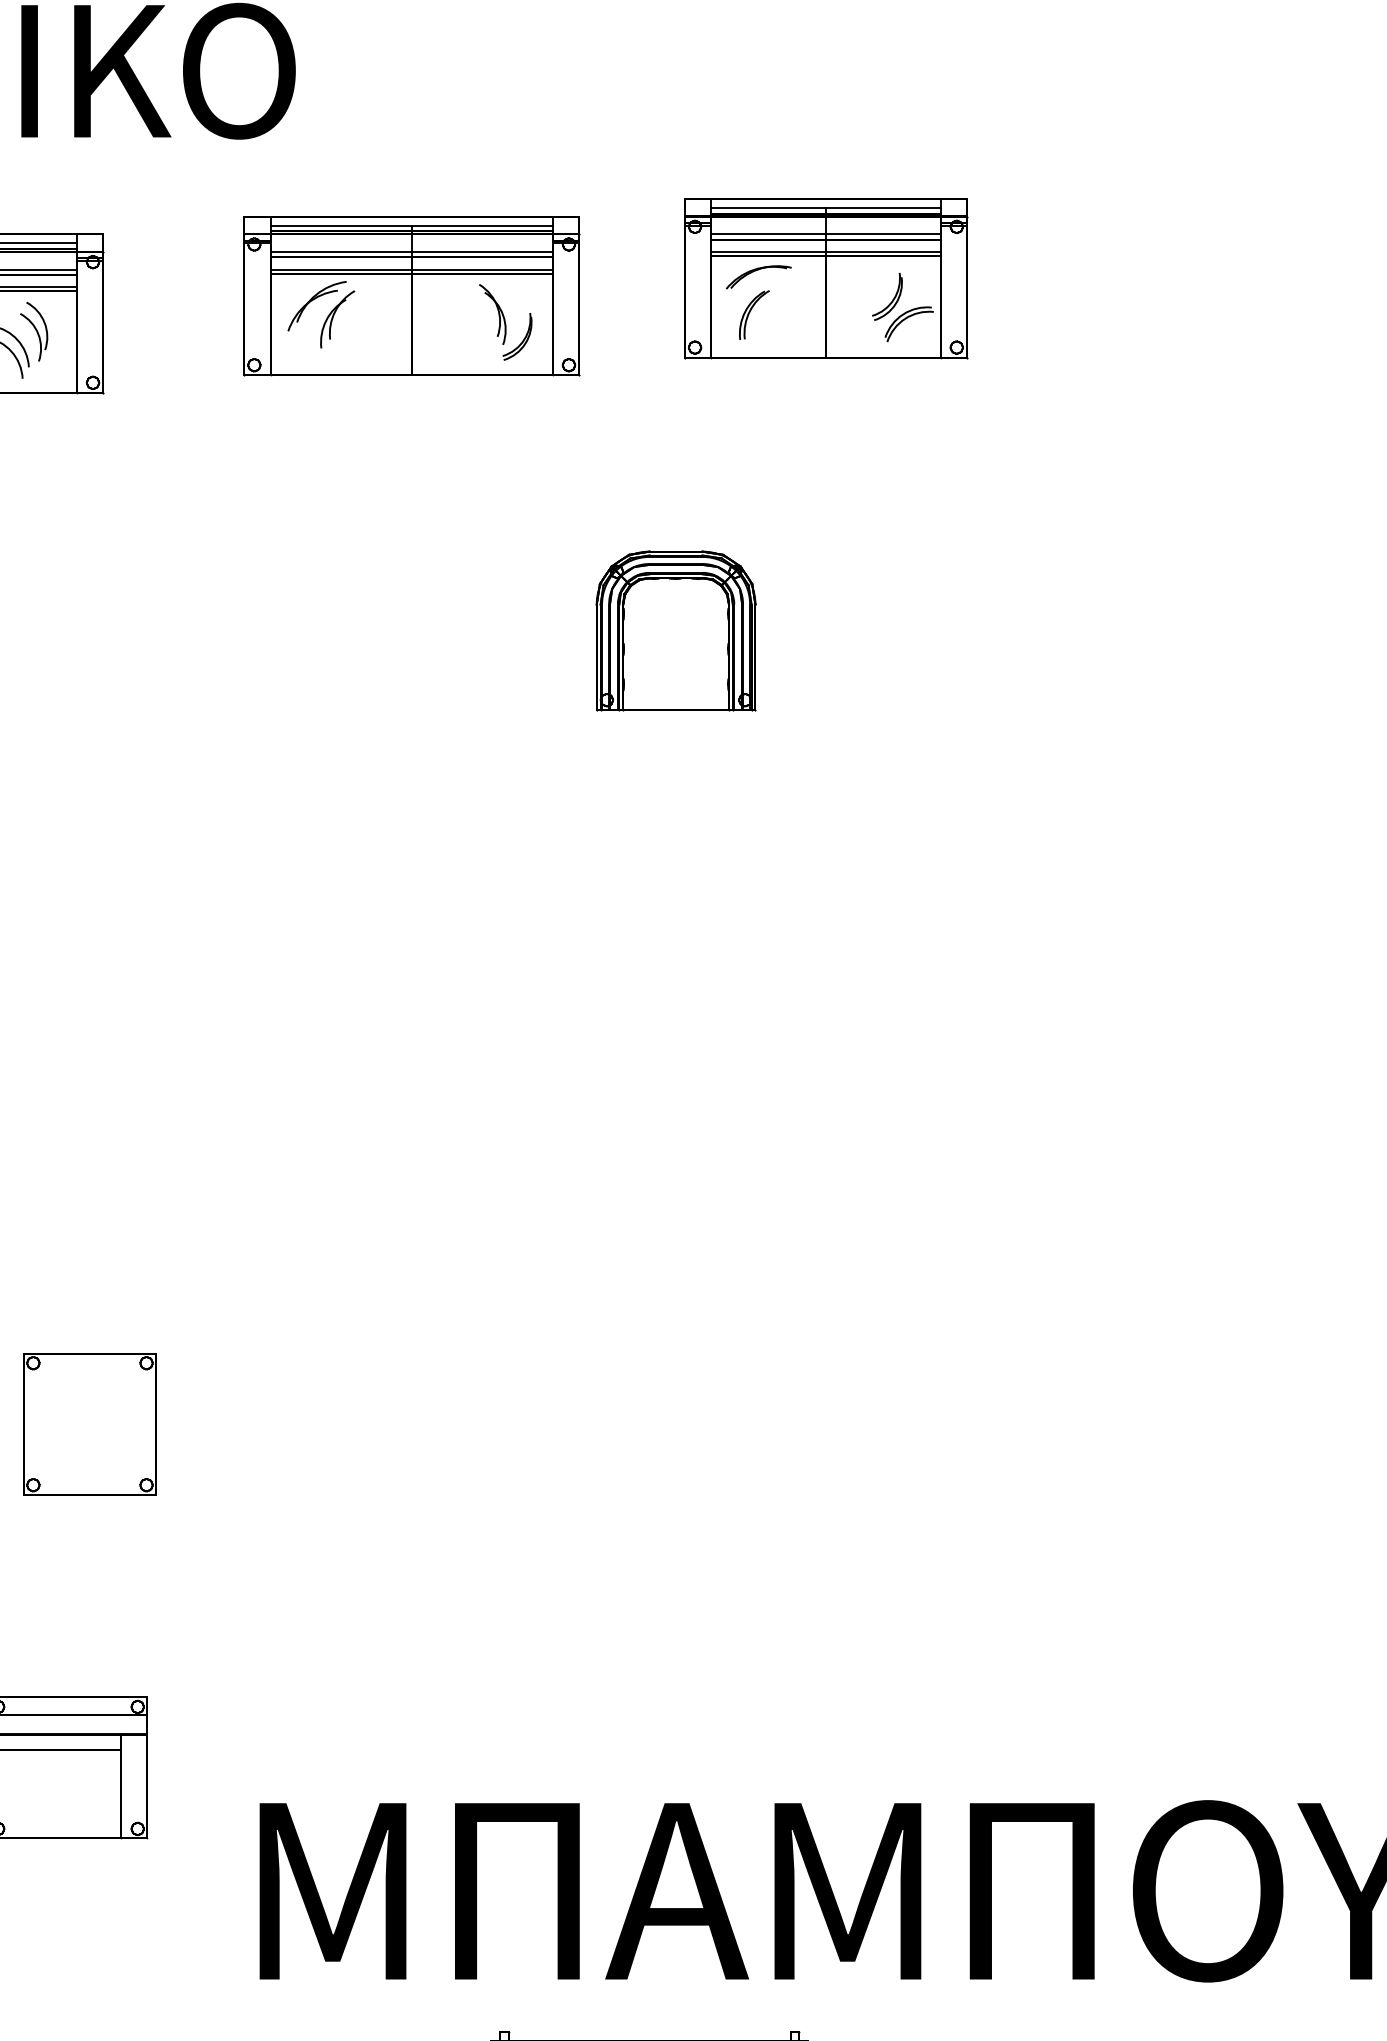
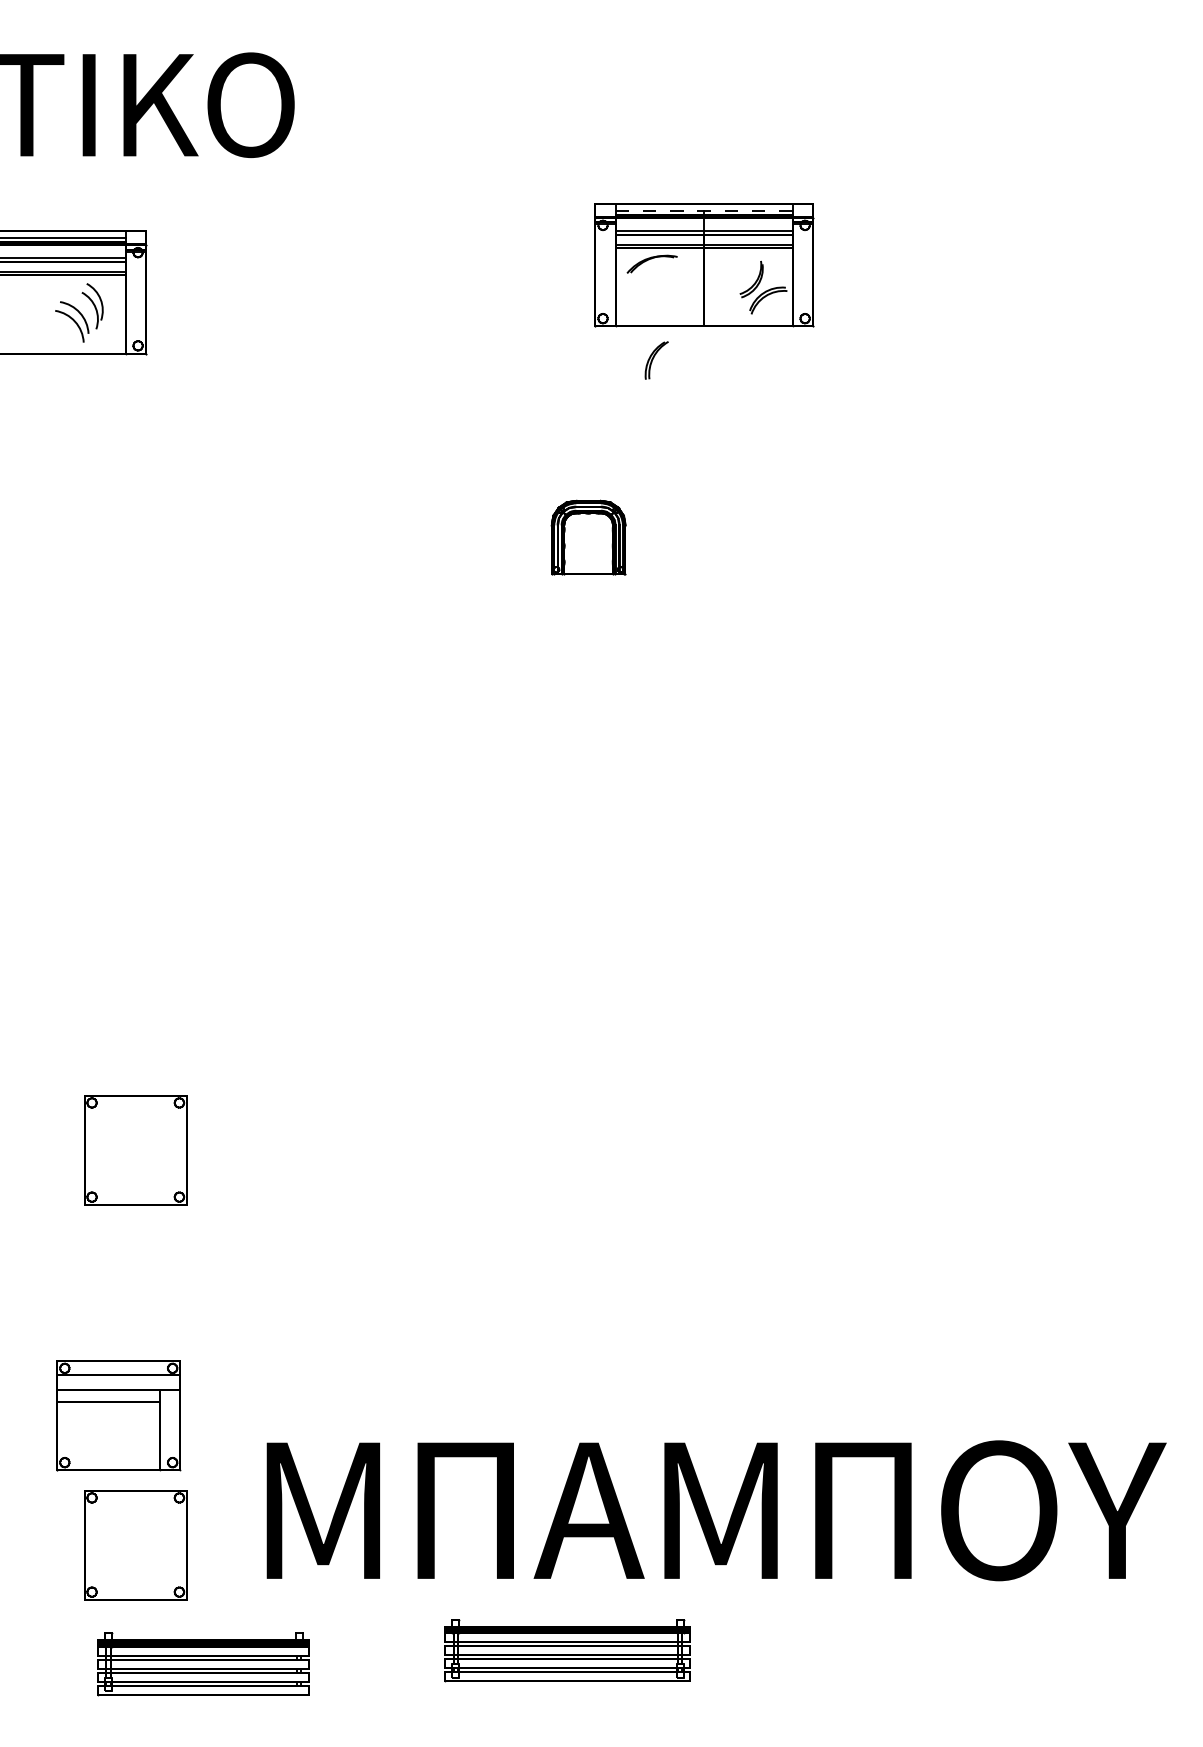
line: (826, 207) -> (704, 210), solid -> dashed
part: (412, 296) -> (384, 279), removed
part: (753, 315) -> (656, 360), moved
part: (676, 631) -> (588, 537), size x0.6
part: (89, 1936) -> (135, 1545), added

